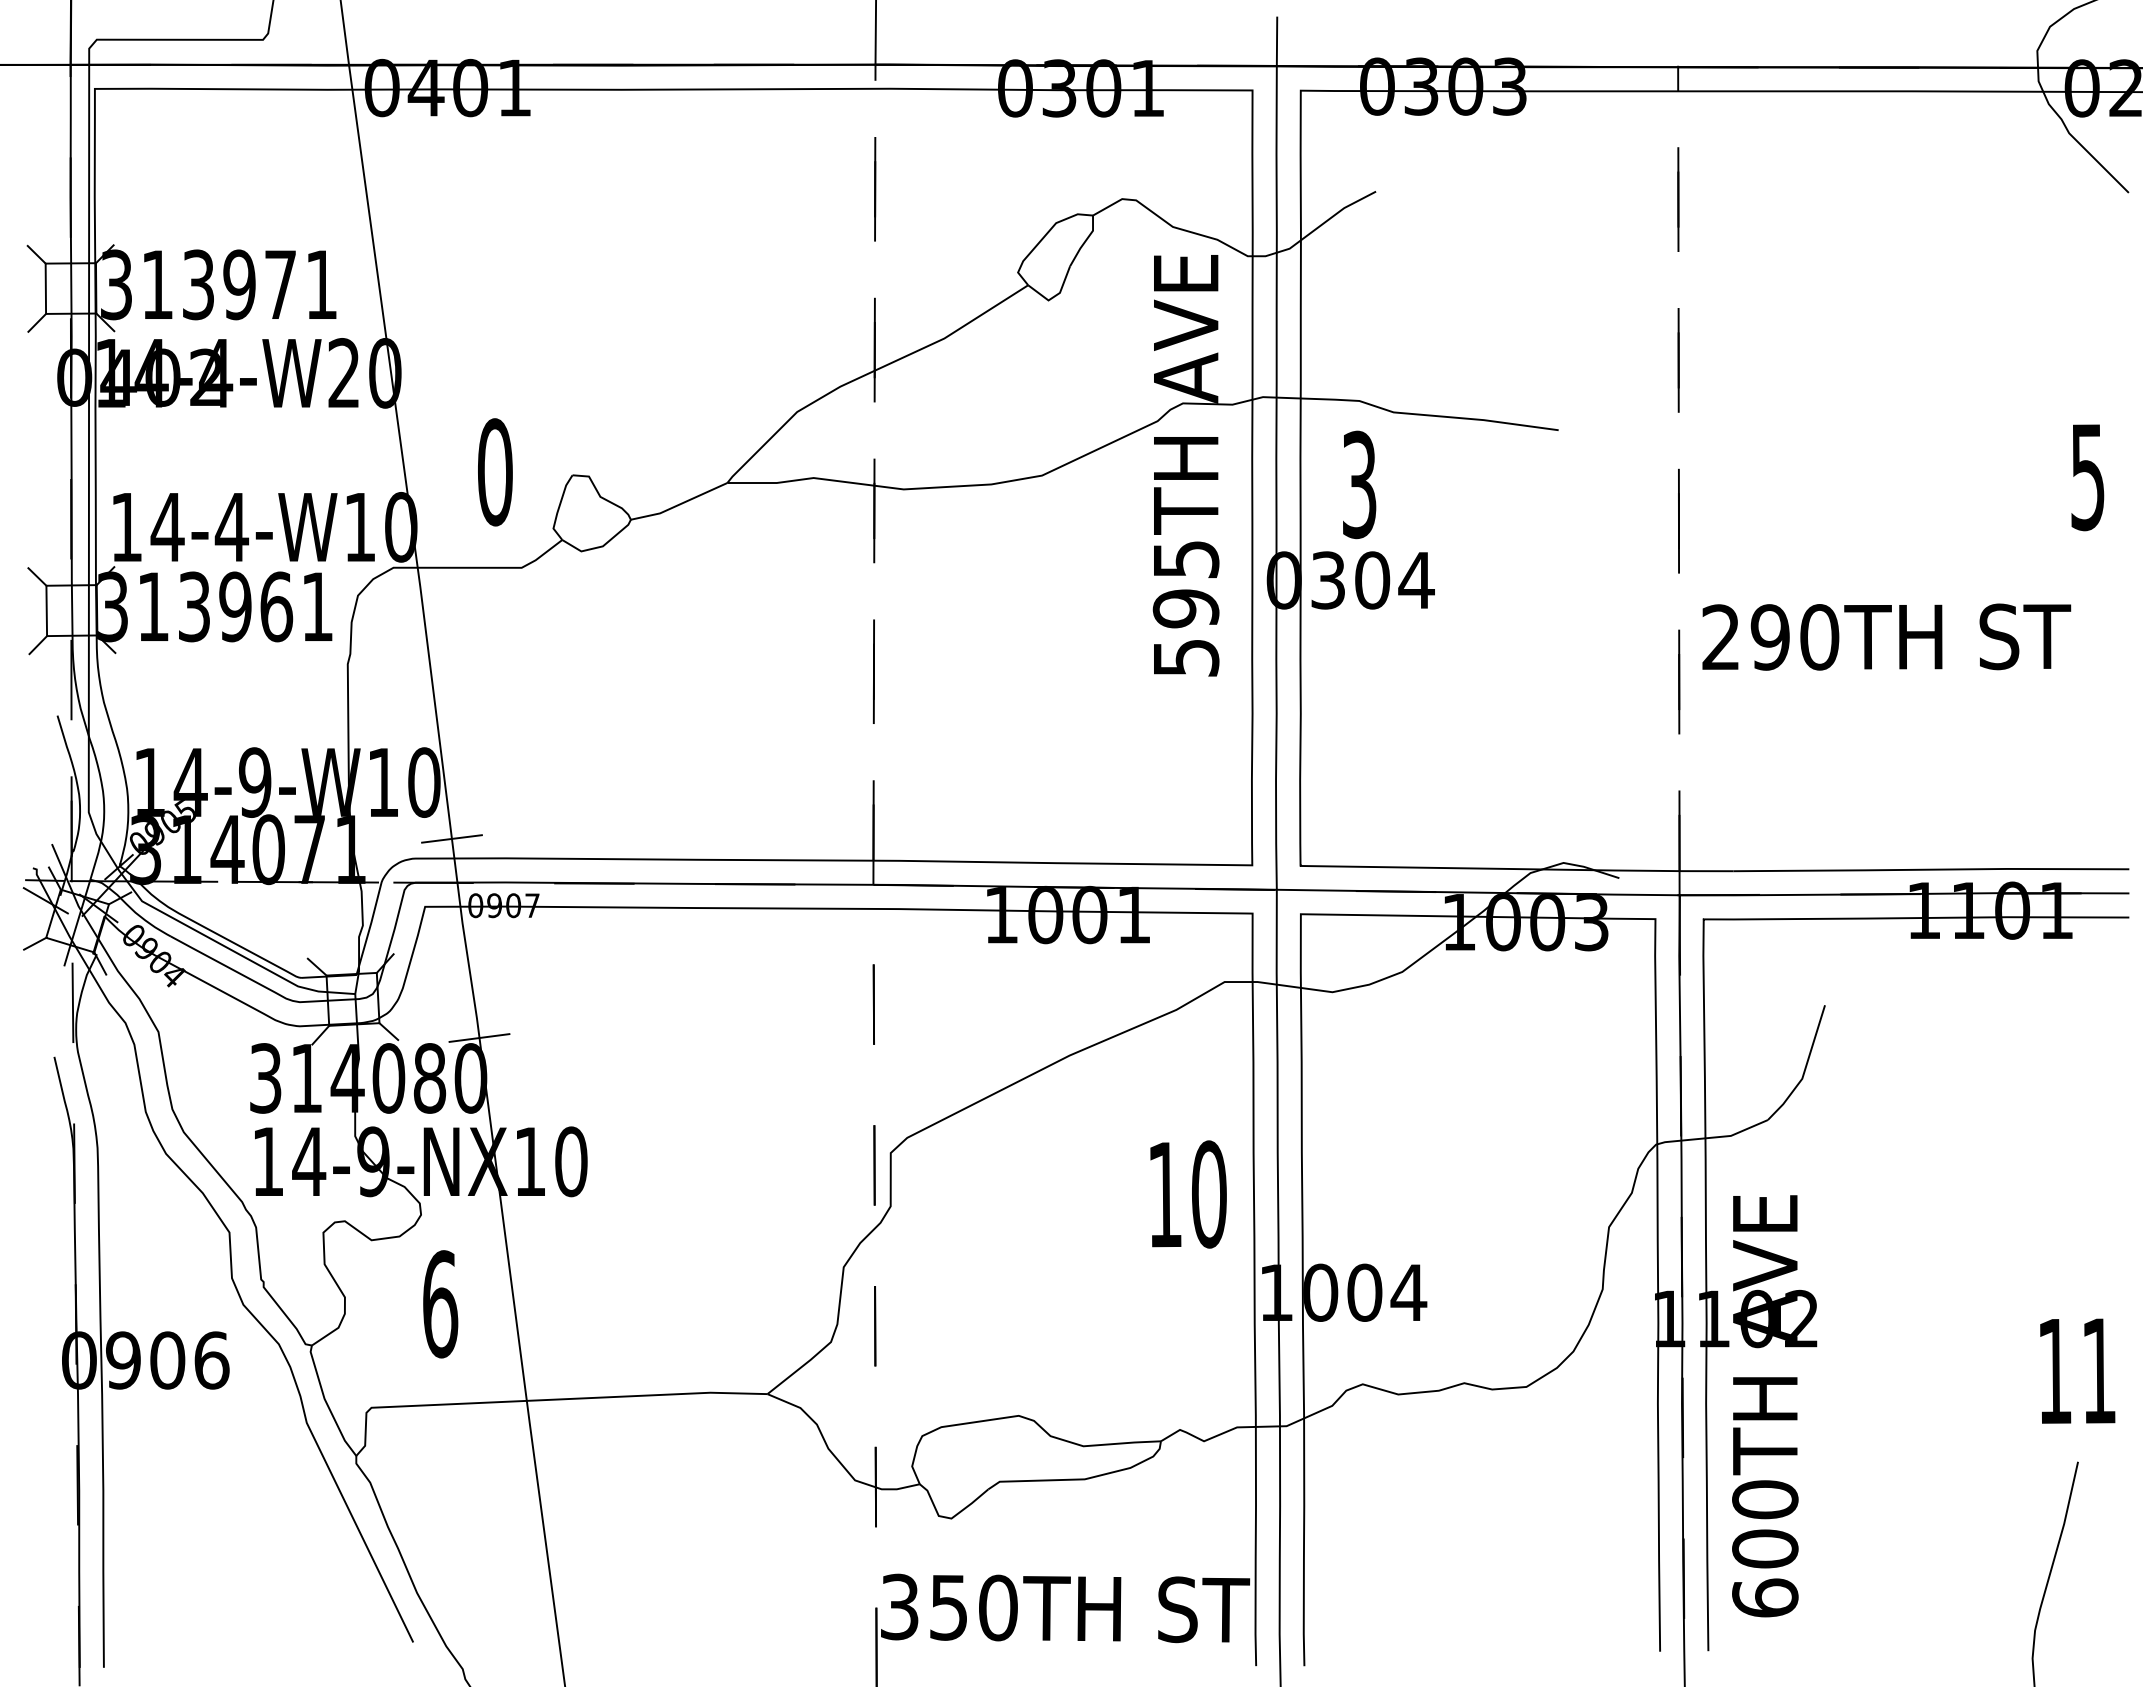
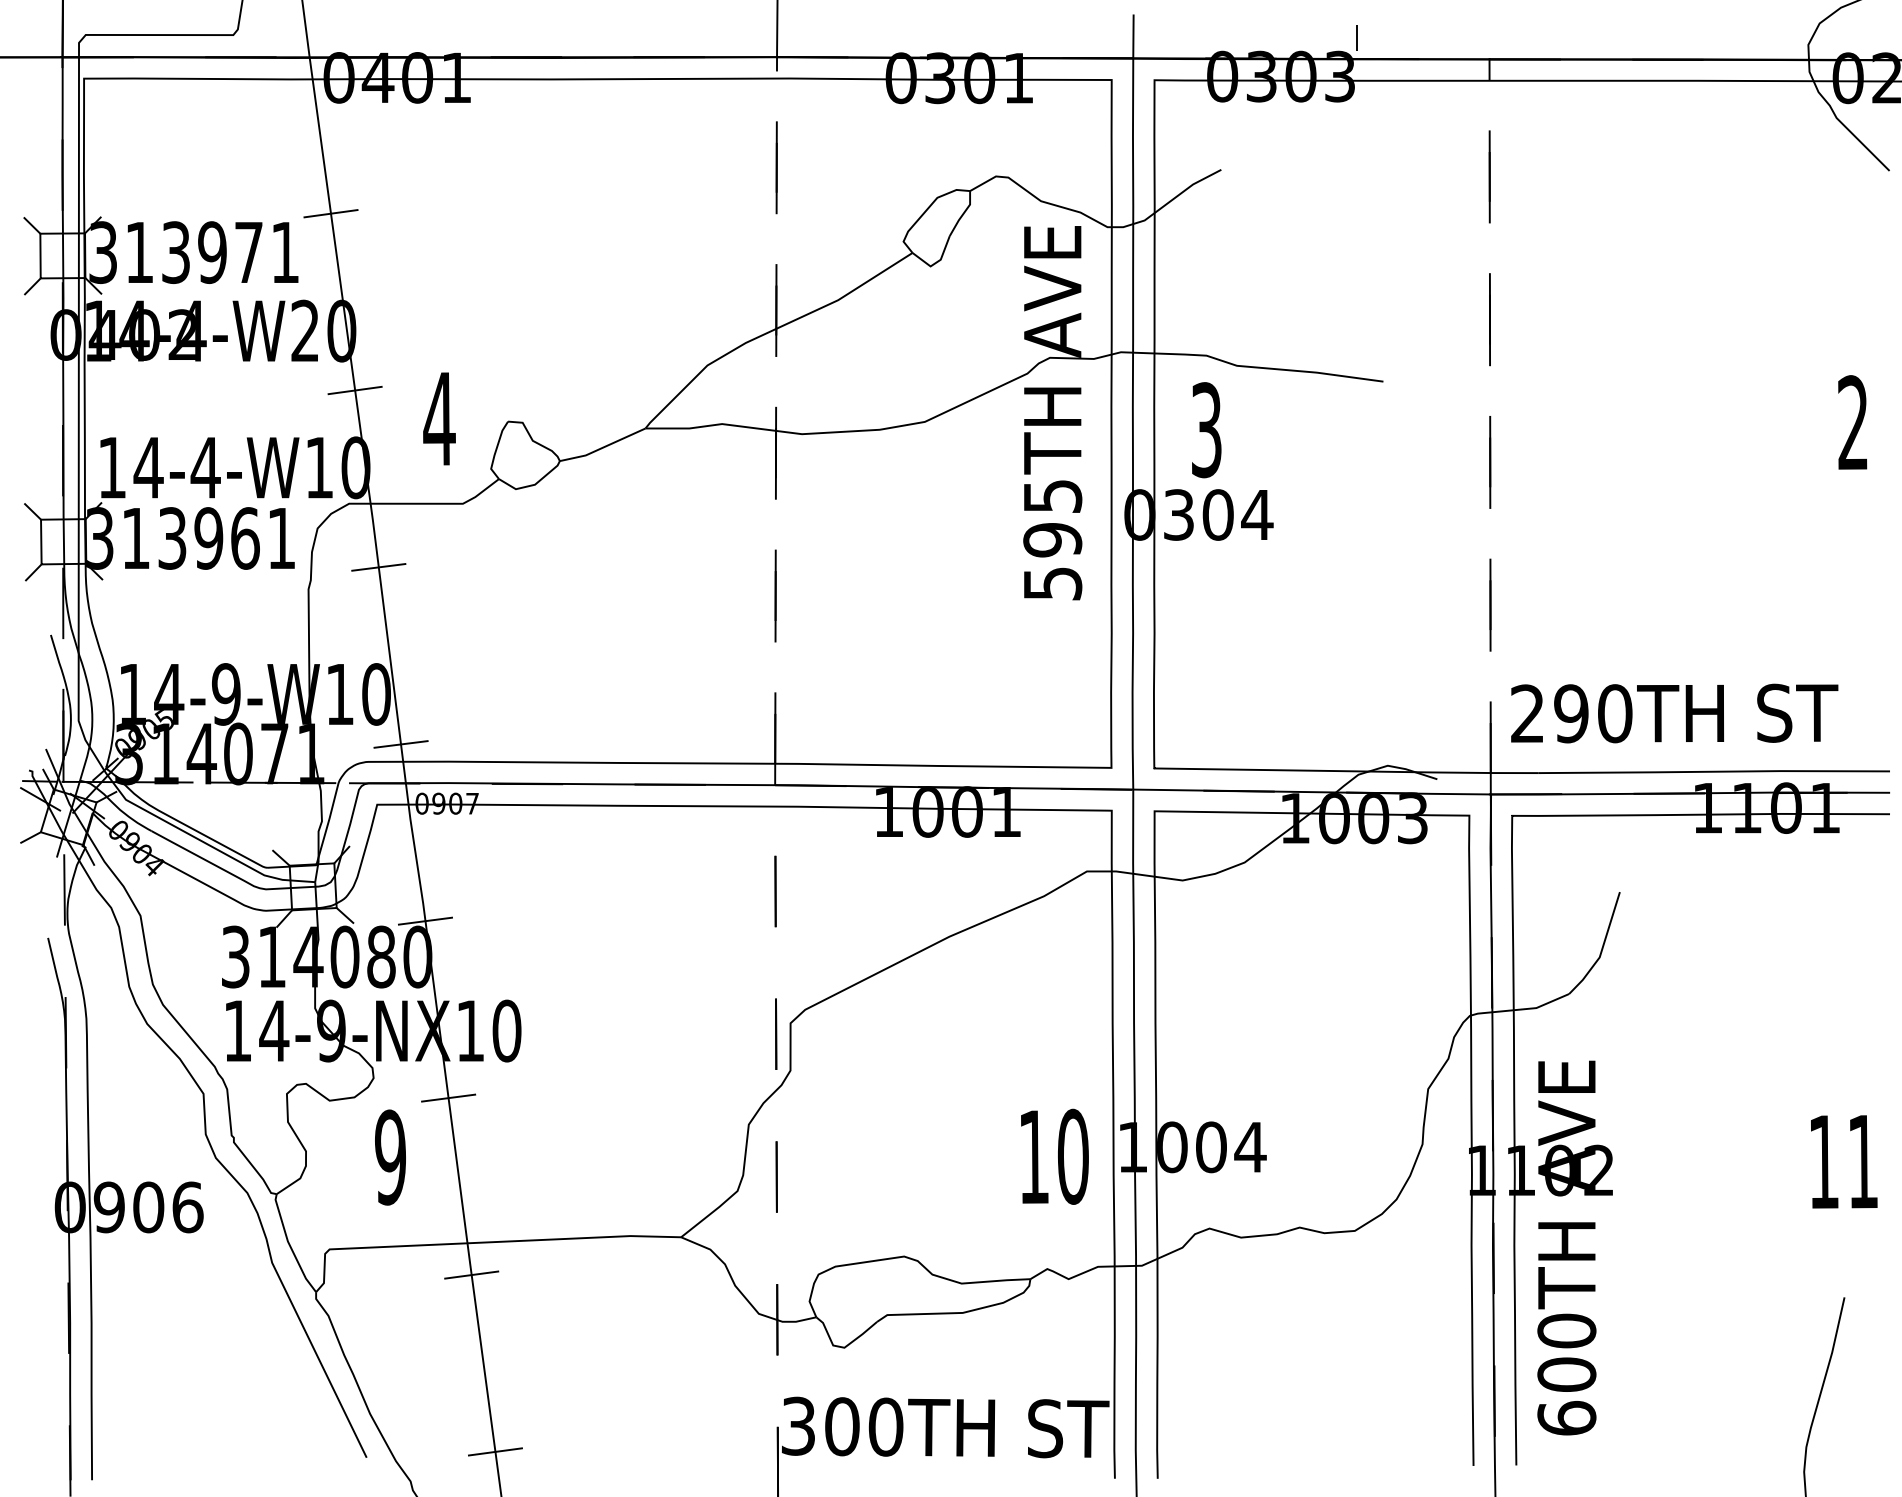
line: (1527, 42) -> (1355, 37), added
line: (372, 240) -> (330, 213), added
line: (400, 440) -> (355, 390), added
text: (494, 472) -> (438, 419), 0 -> 4
text: (2087, 476) -> (1852, 422), 5 -> 2
text: (1886, 636) -> (1674, 712), moved
line: (426, 639) -> (378, 567), added
text: (1188, 1194) -> (1054, 1156), moved
line: (505, 1237) -> (448, 1098), added
text: (440, 1304) -> (390, 1157), 6 -> 9
text: (2077, 1370) -> (1844, 1161), moved
line: (531, 1436) -> (471, 1274), added
text: (948, 1607) -> (841, 1426), 350TH -> 300TH
line: (558, 1635) -> (495, 1451), added

